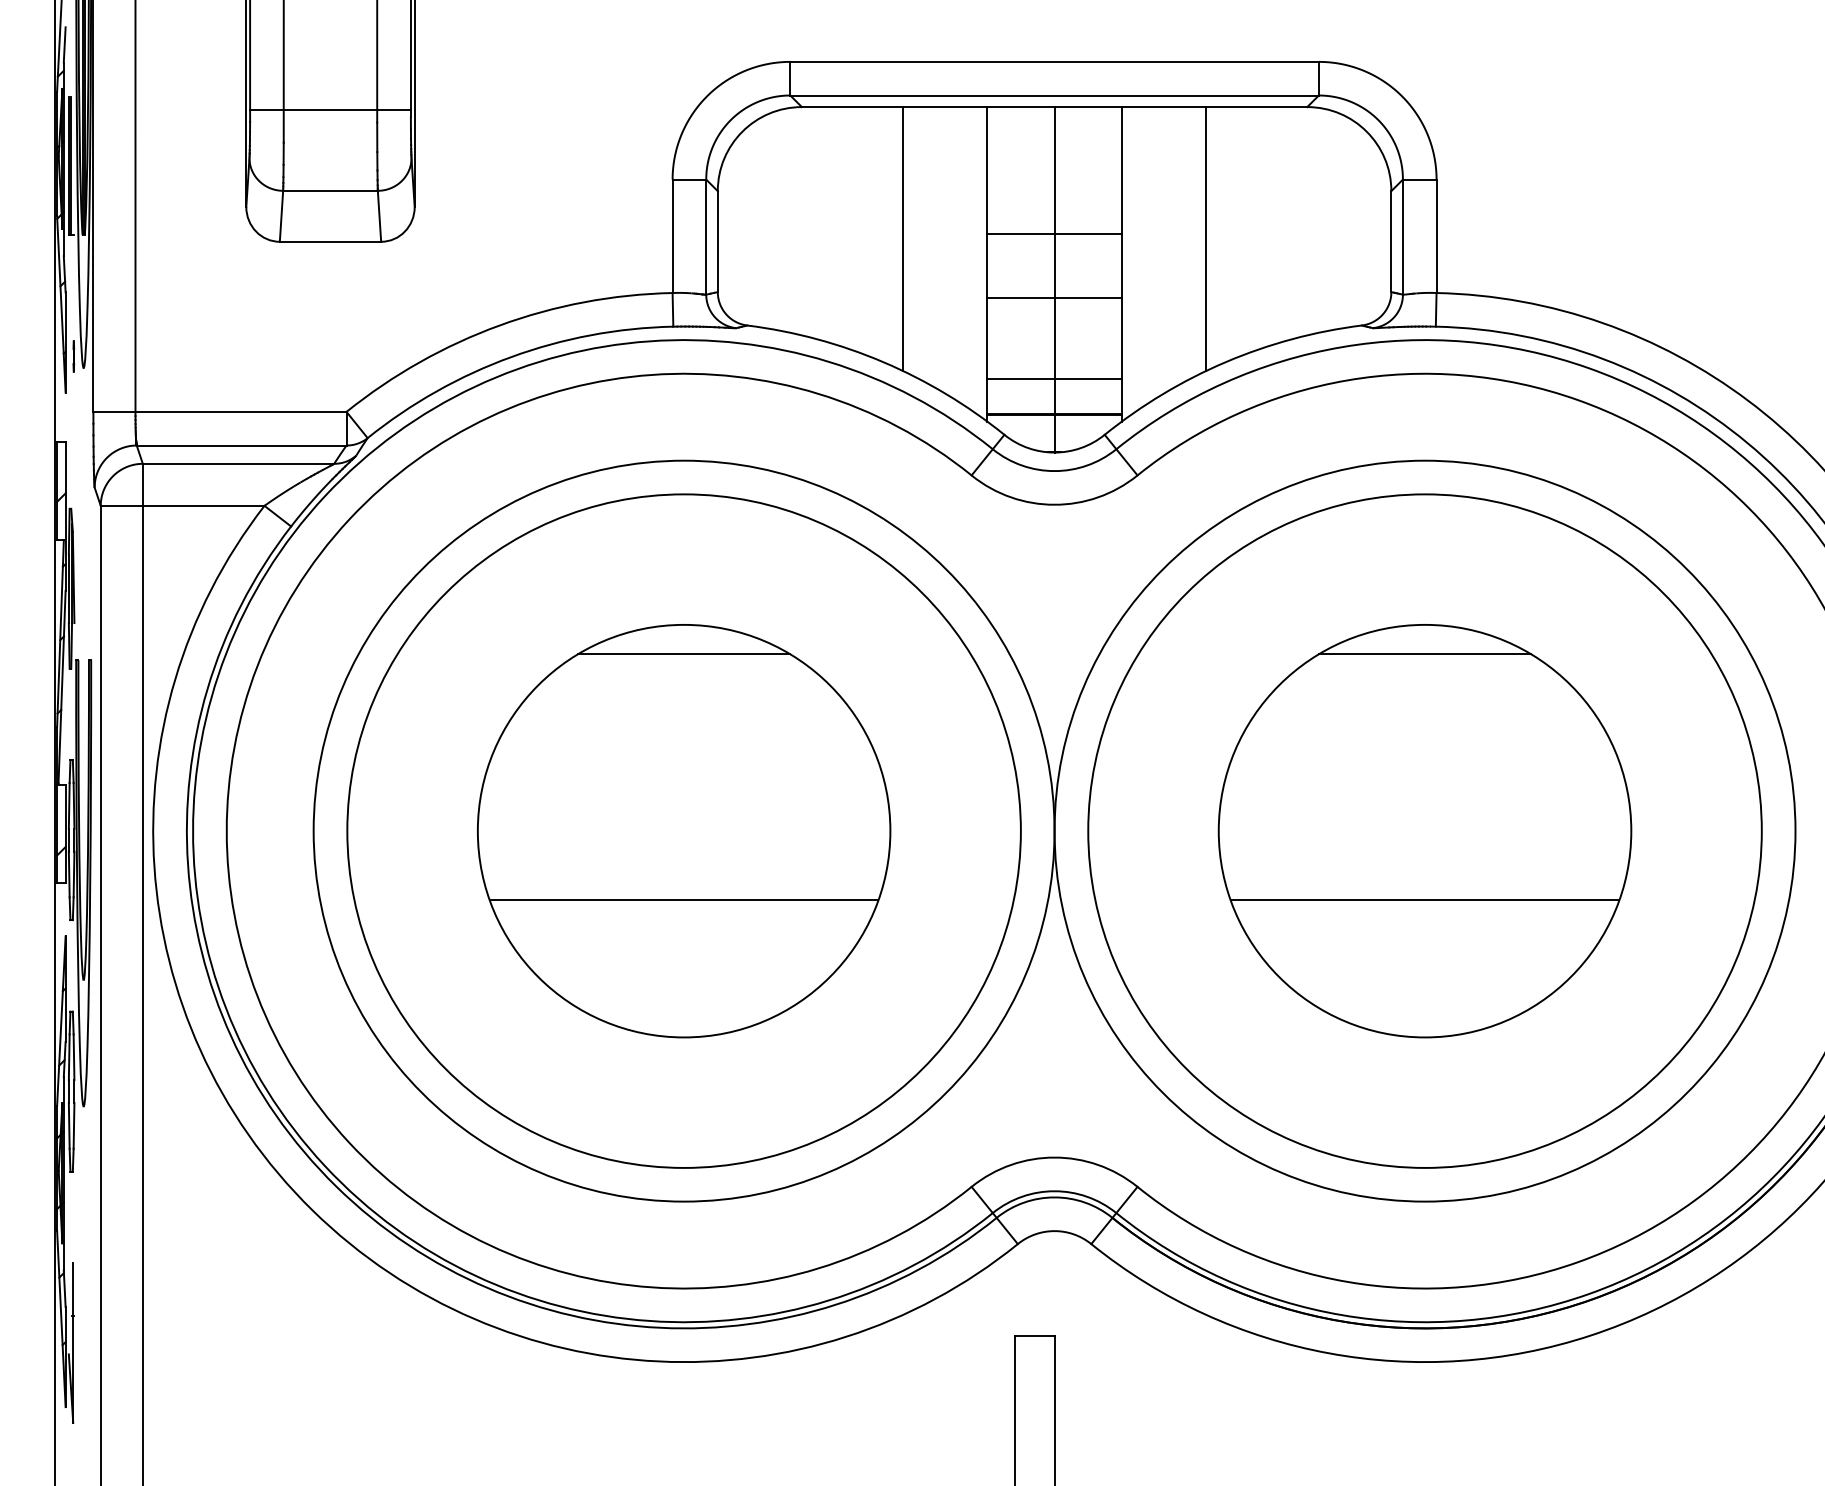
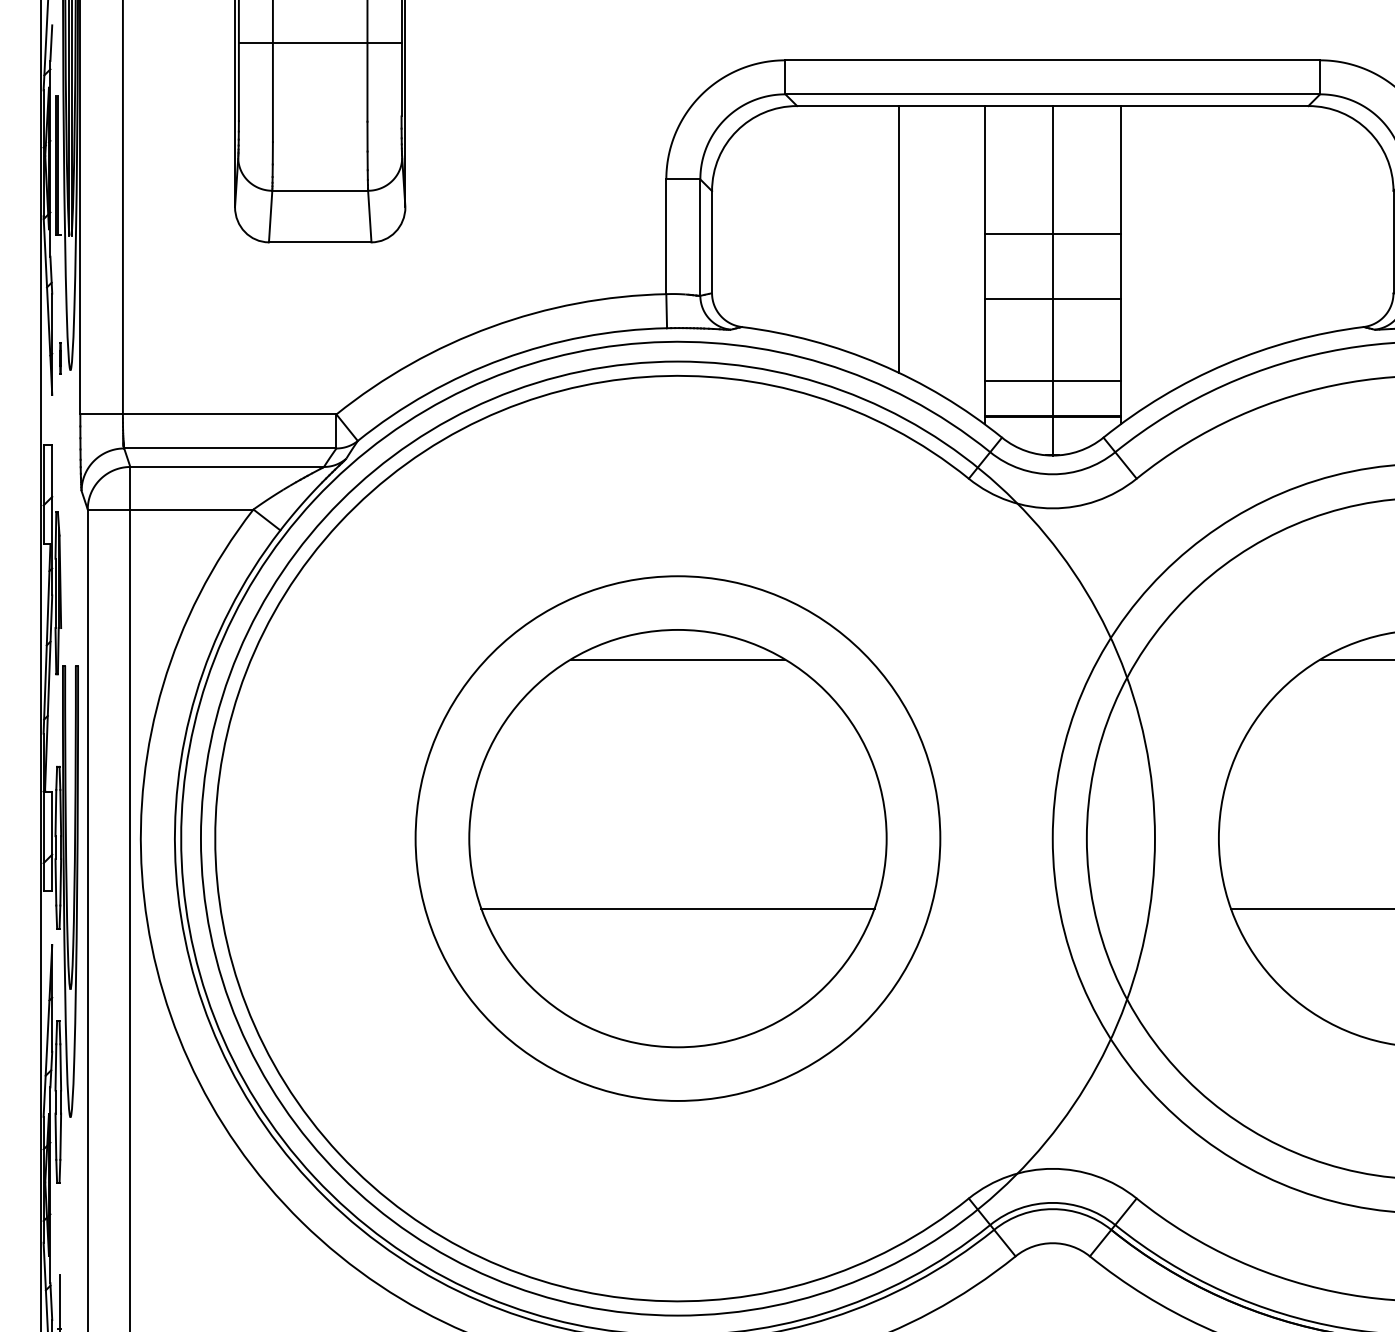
line: (330, 109) -> (320, 42), moved
line: (1206, 239) -> (1206, 240), removed
circle: (683, 830) -> (677, 837), size x0.7
circle: (683, 830) -> (677, 837), size x1.4

